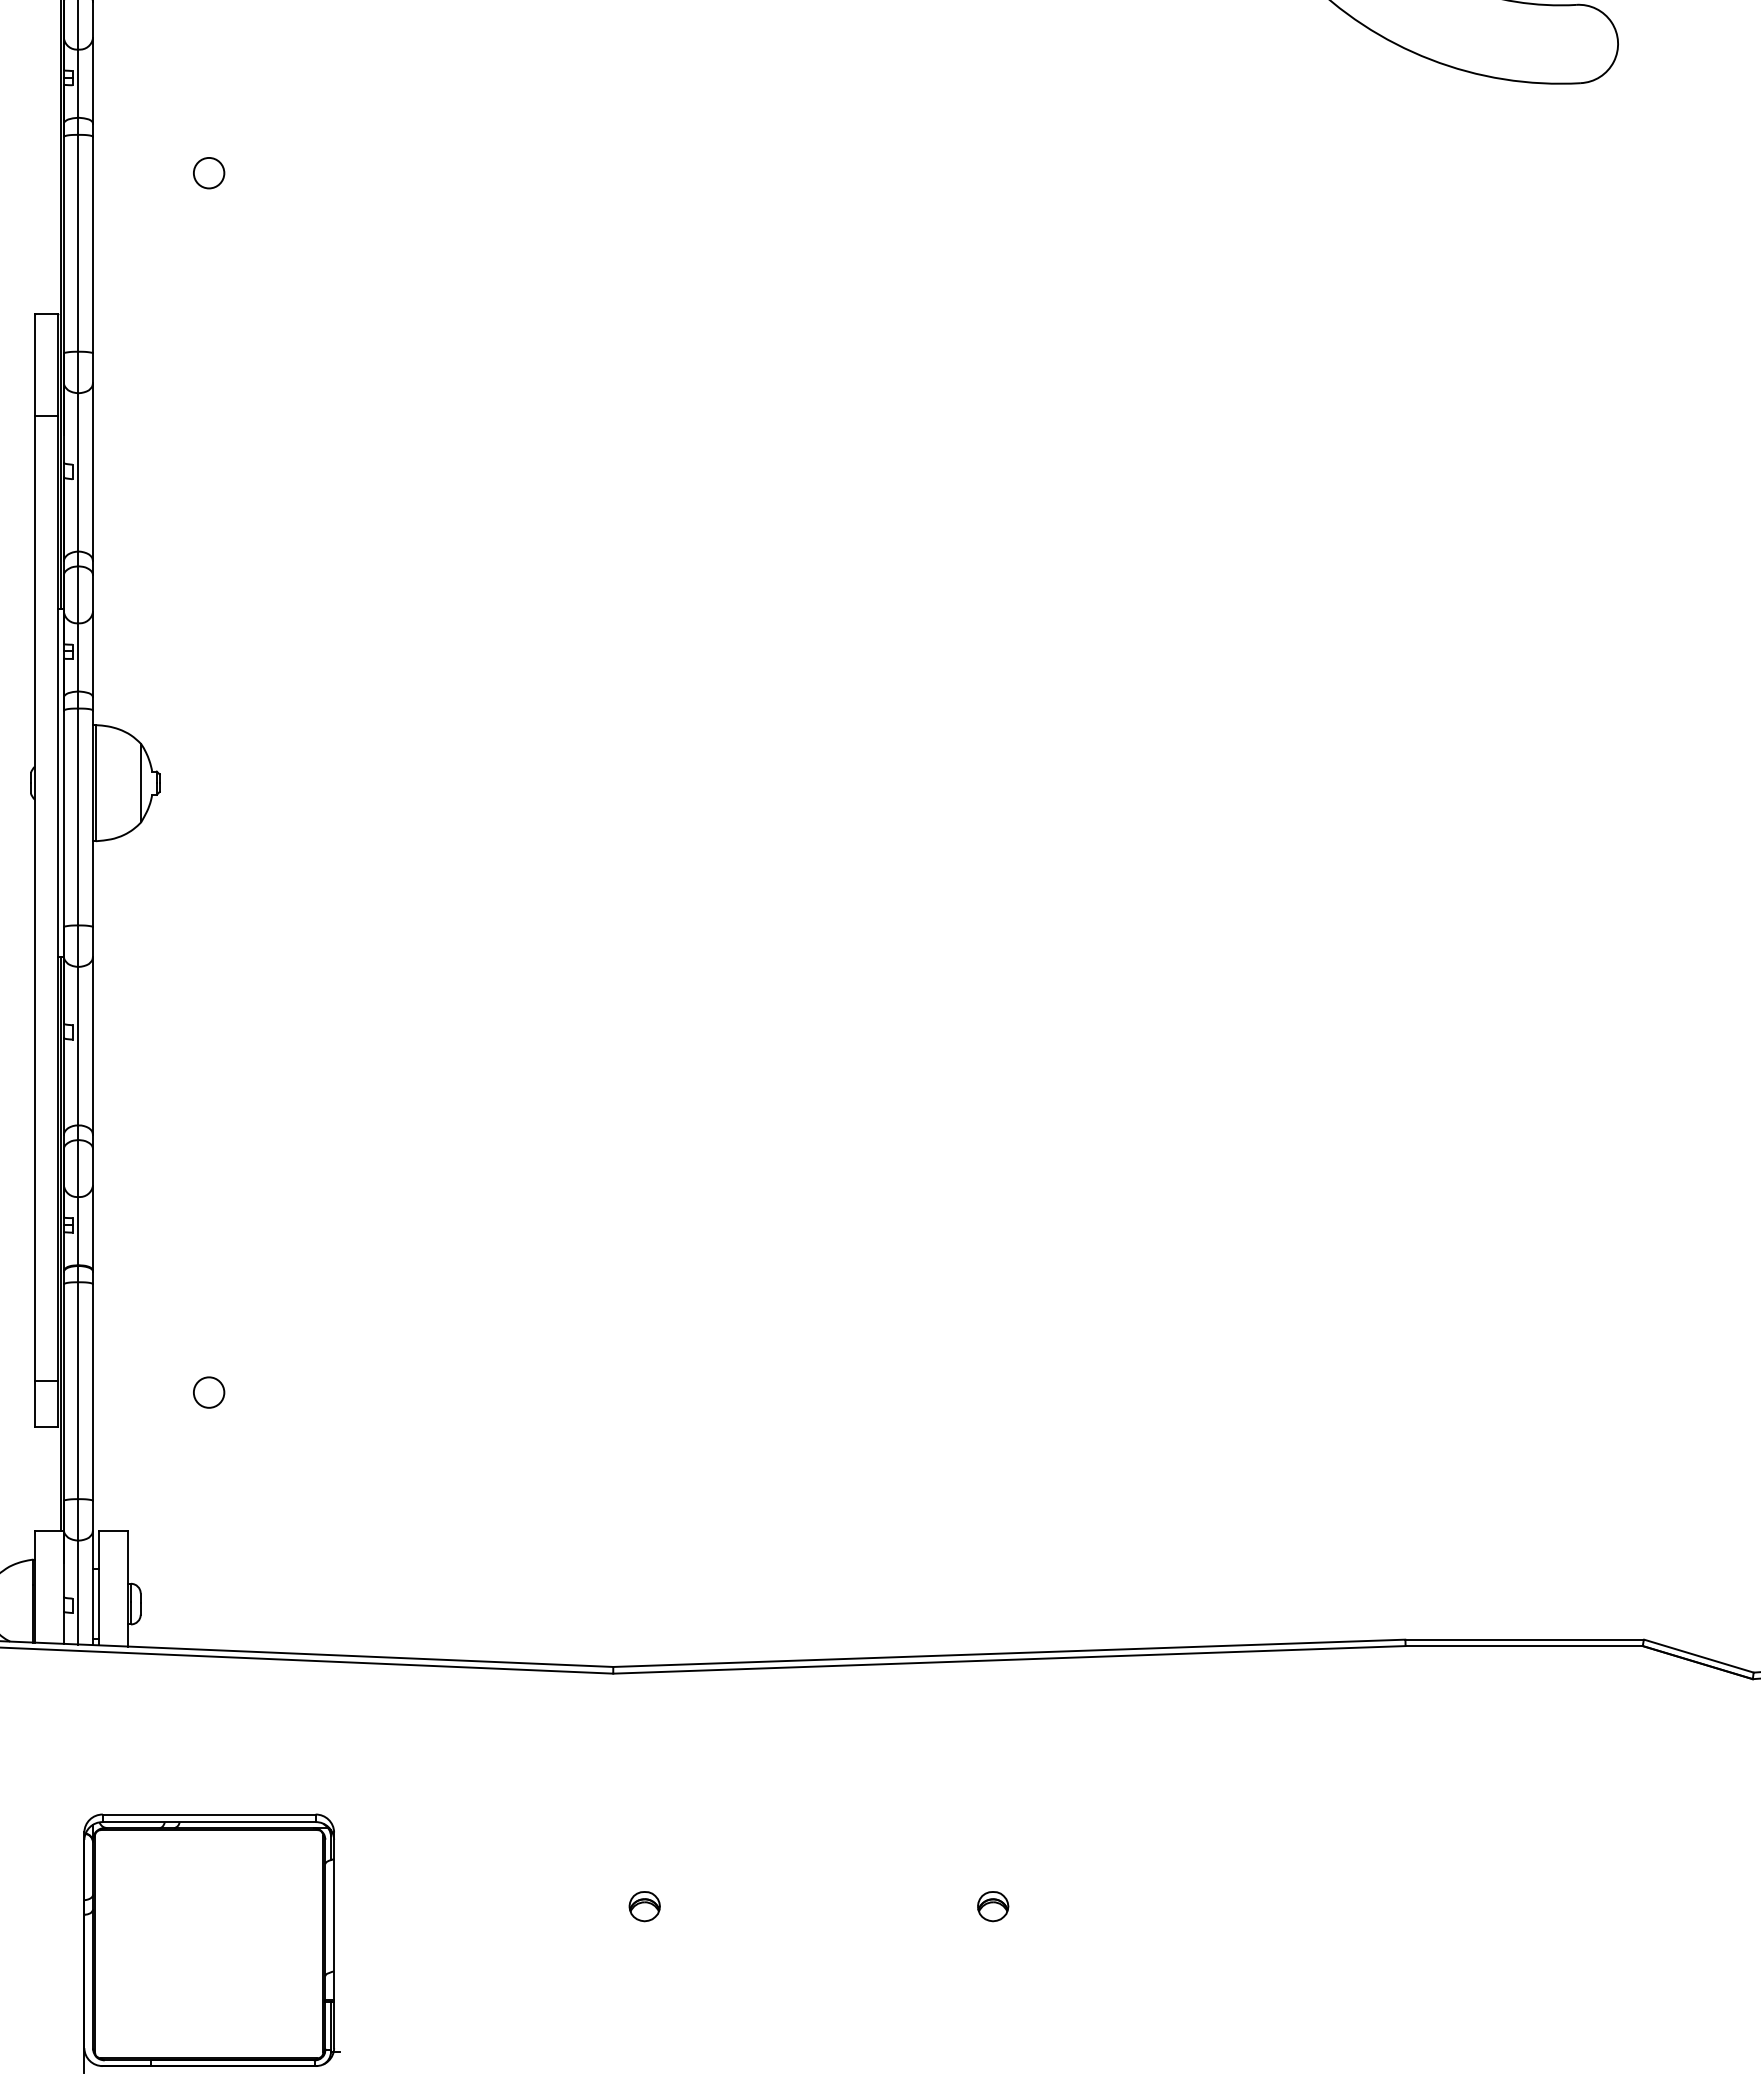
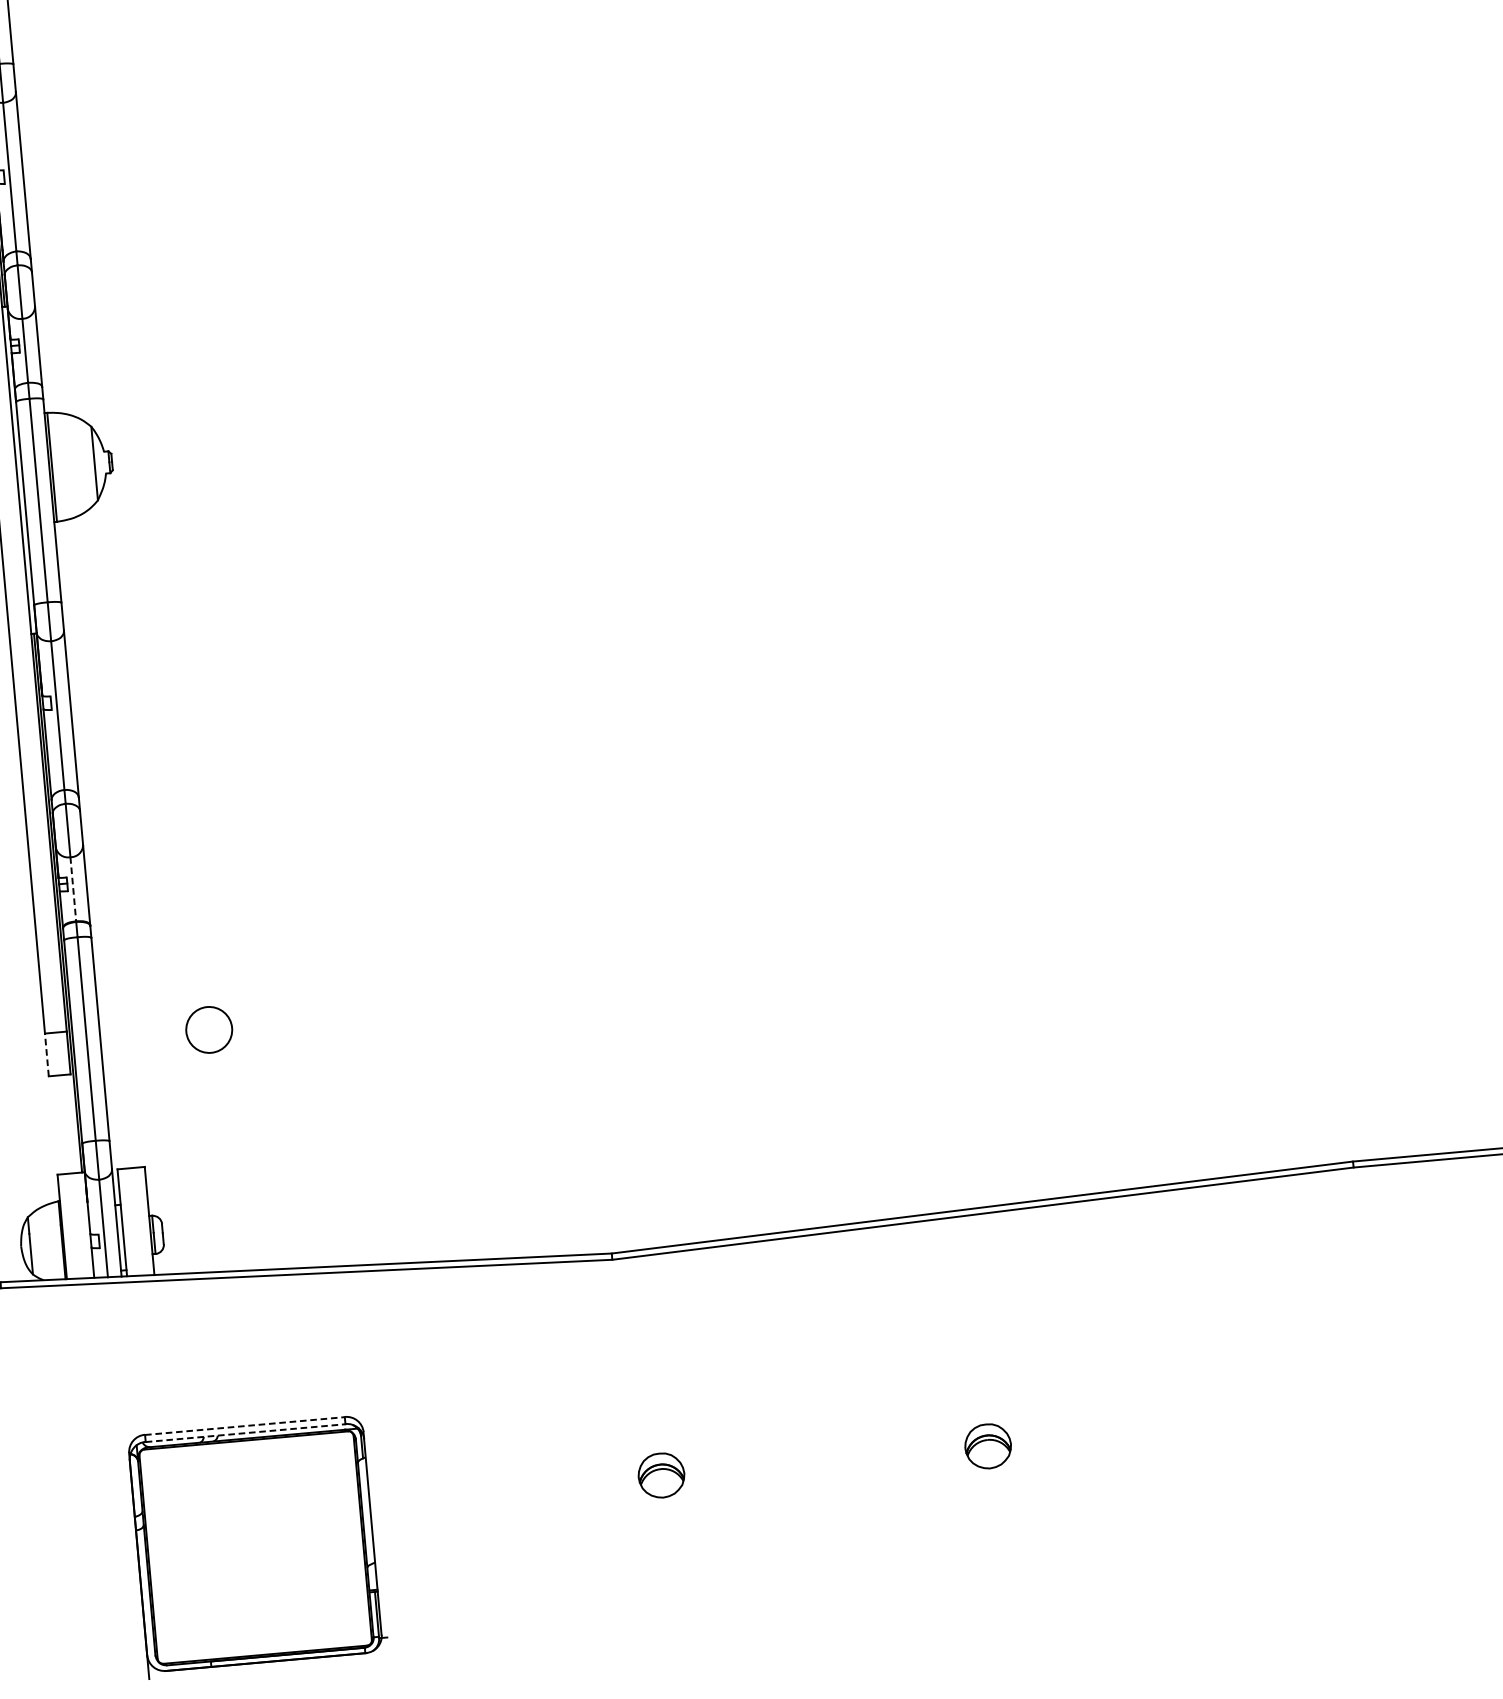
line: (78, 1231) -> (73, 889), solid -> dashed
circle: (209, 1392) -> (209, 1029), size x1.6
line: (34, 1403) -> (46, 1054), solid -> dashed
line: (209, 1814) -> (245, 1425), solid -> dashed
line: (209, 1822) -> (245, 1433), solid -> dashed
part: (644, 1906) -> (661, 1475), size x1.6
part: (993, 1906) -> (988, 1446), size x1.6

